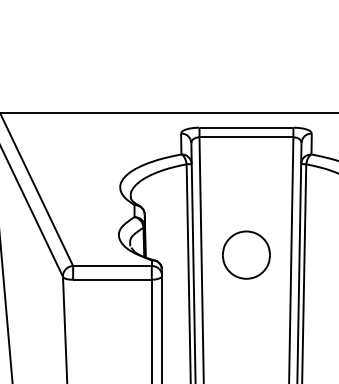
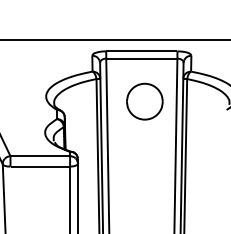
part: (246, 254) -> (144, 101), moved

